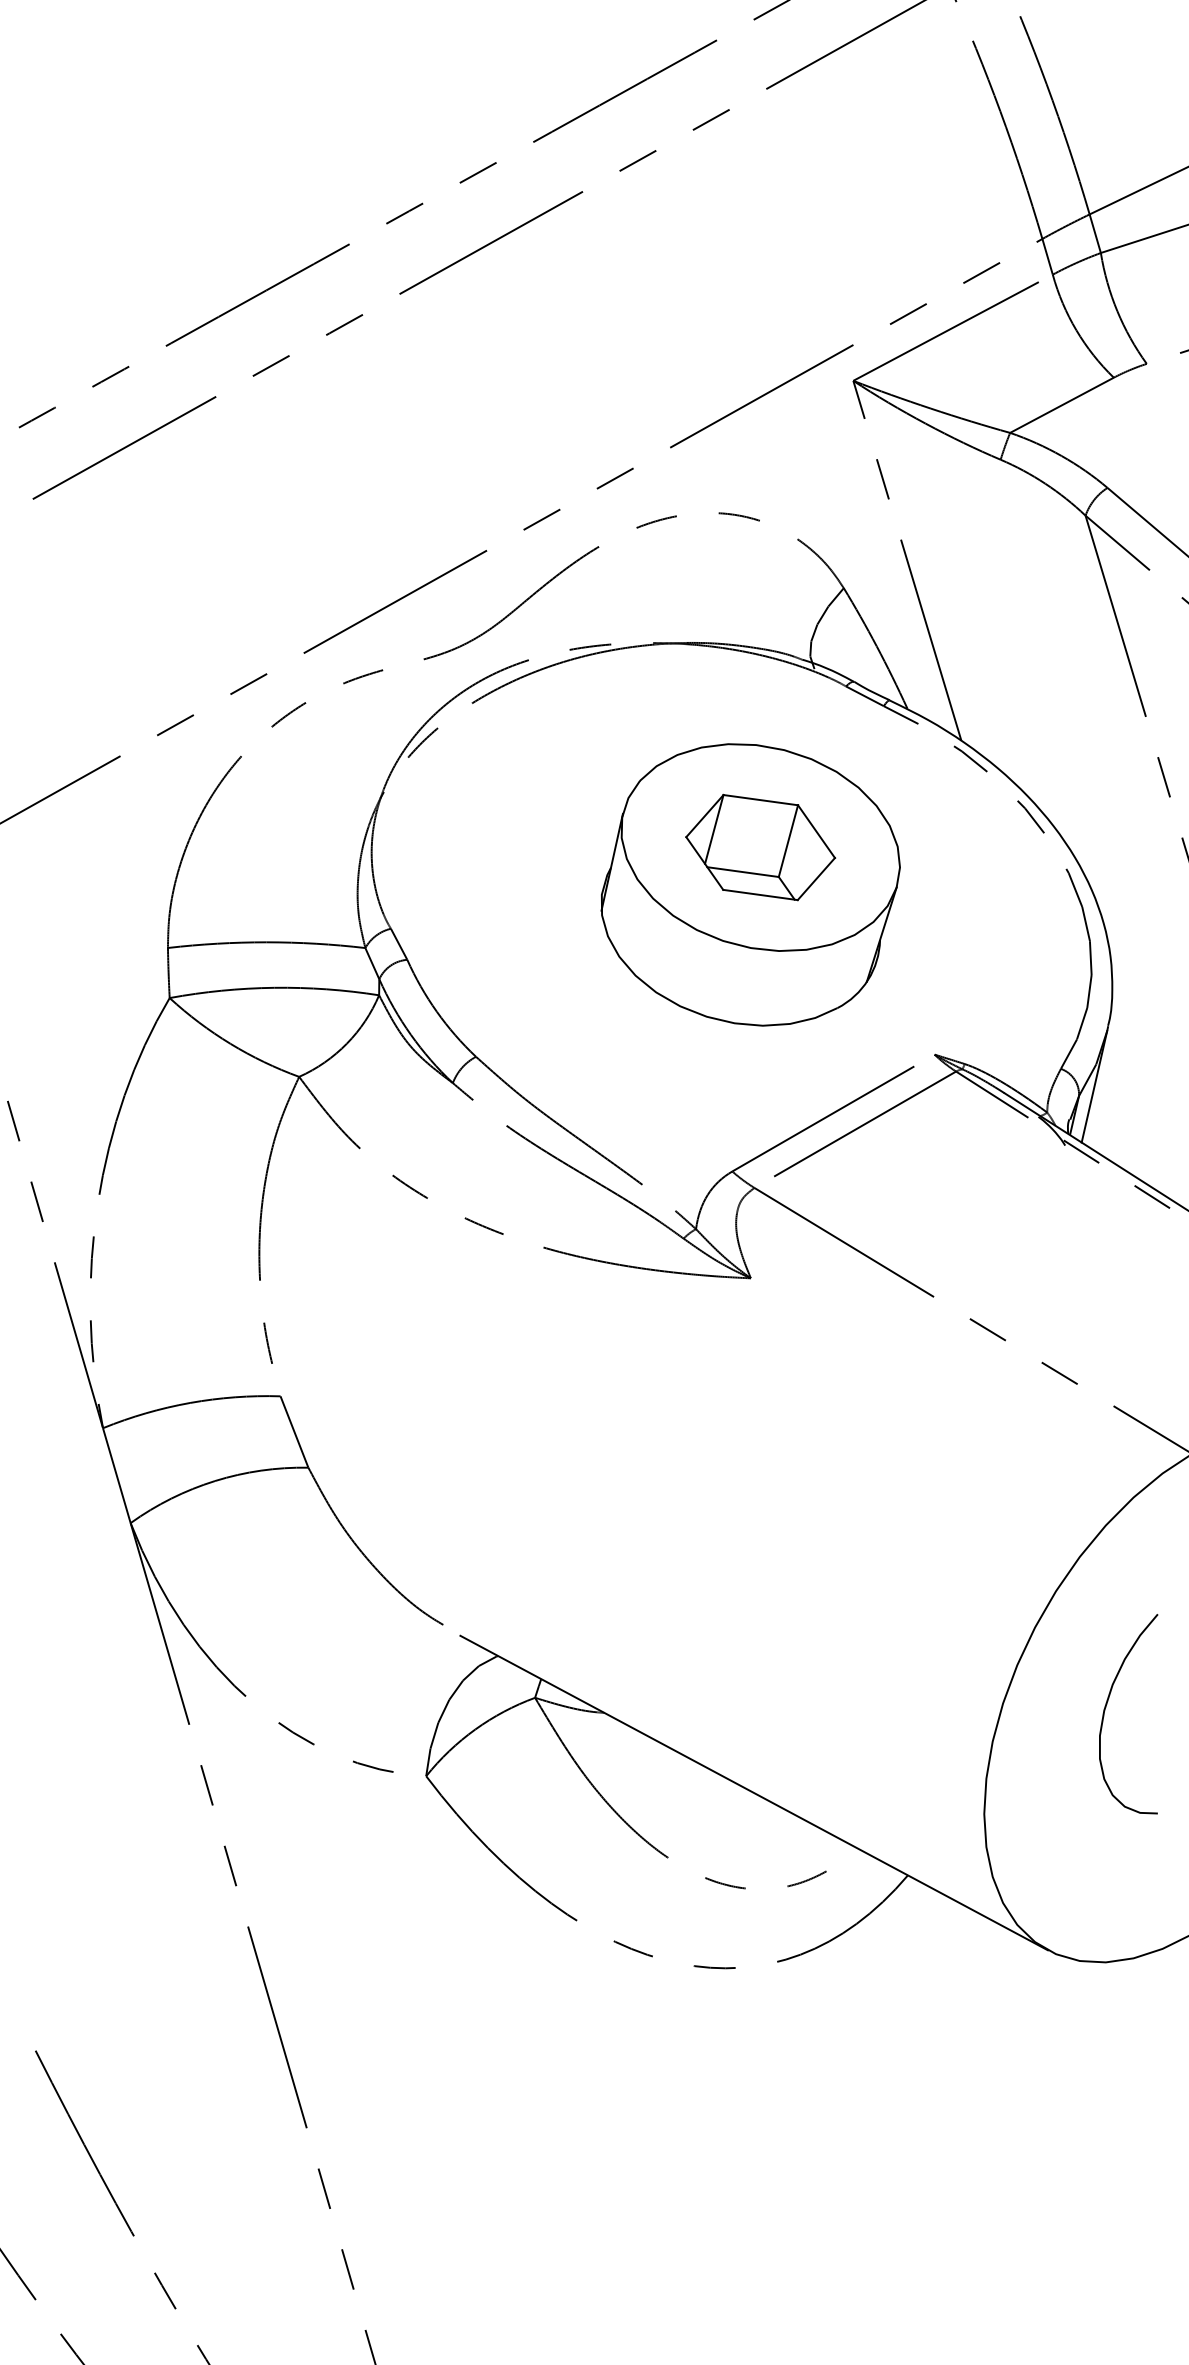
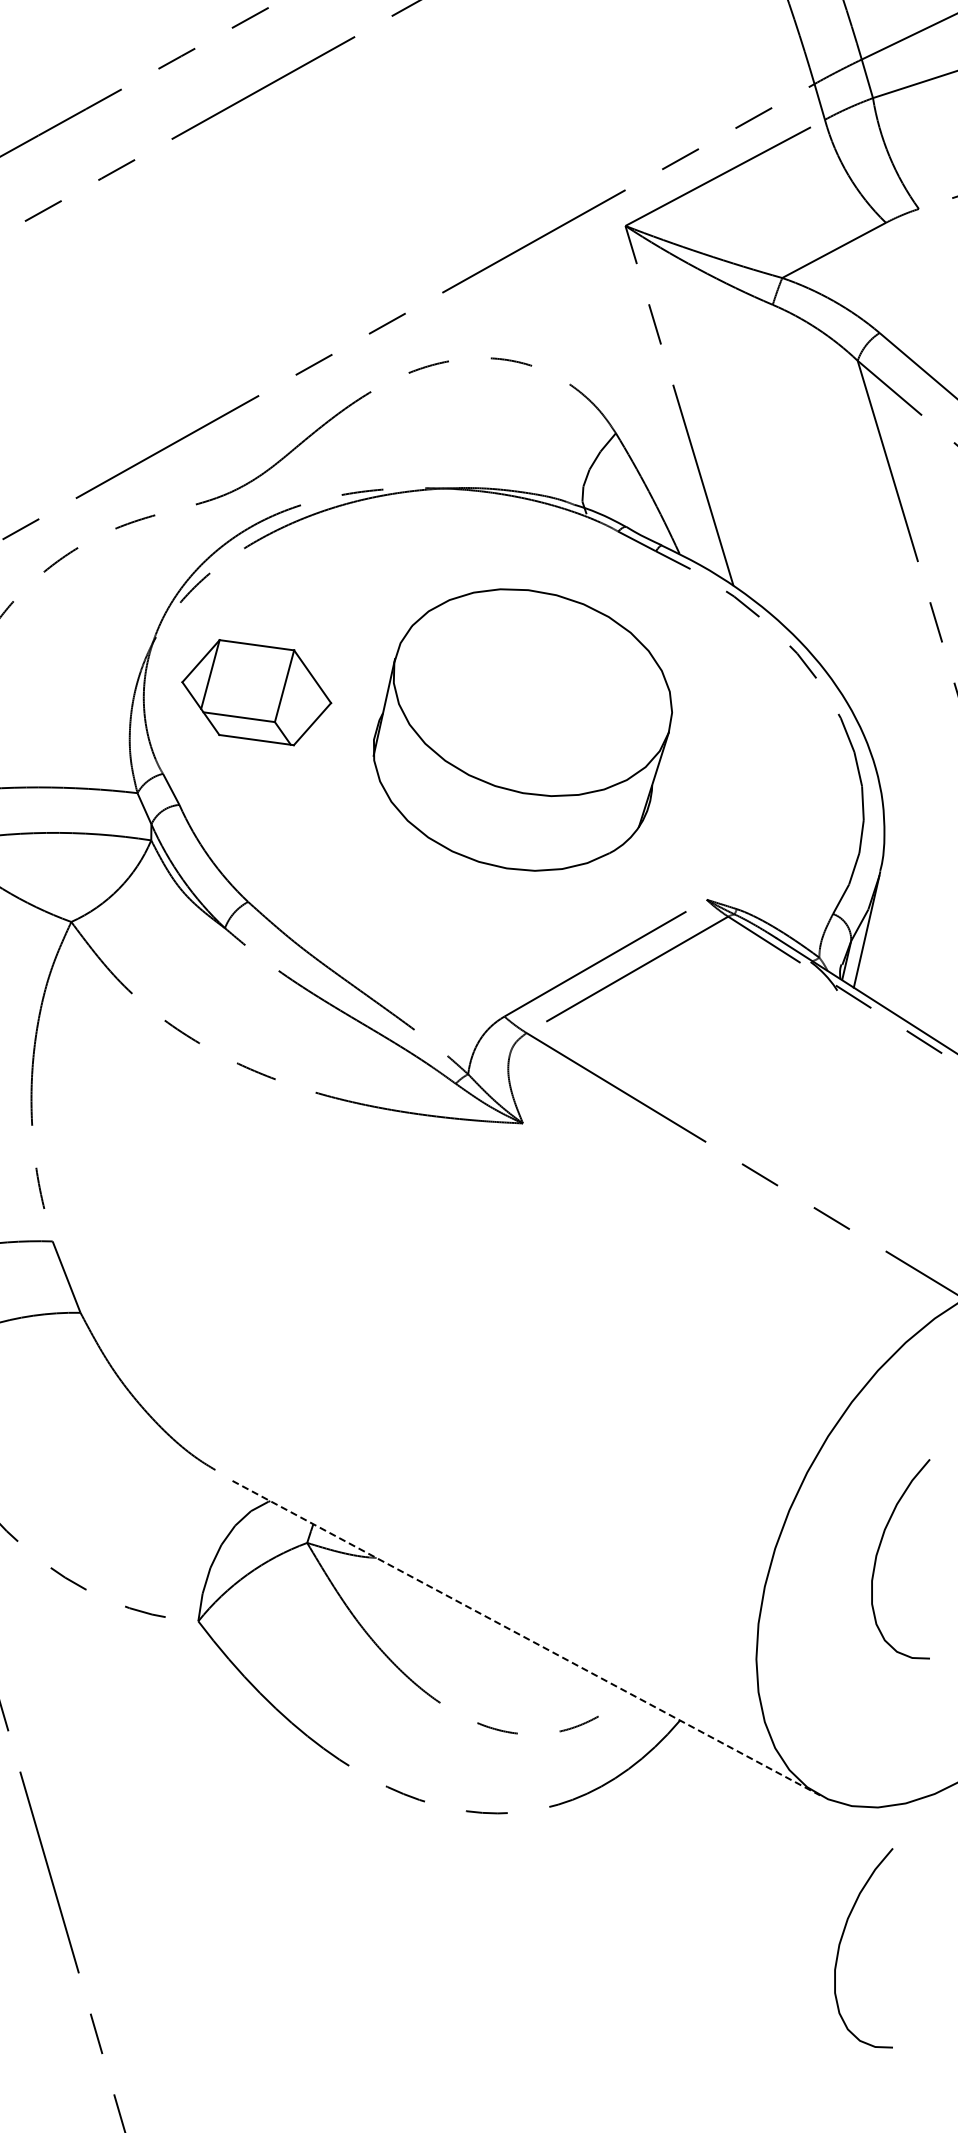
part: (760, 847) -> (256, 692), moved
line: (754, 1793) -> (526, 1638), solid -> dashed
curve: (1069, 2096) -> (841, 1941), added

